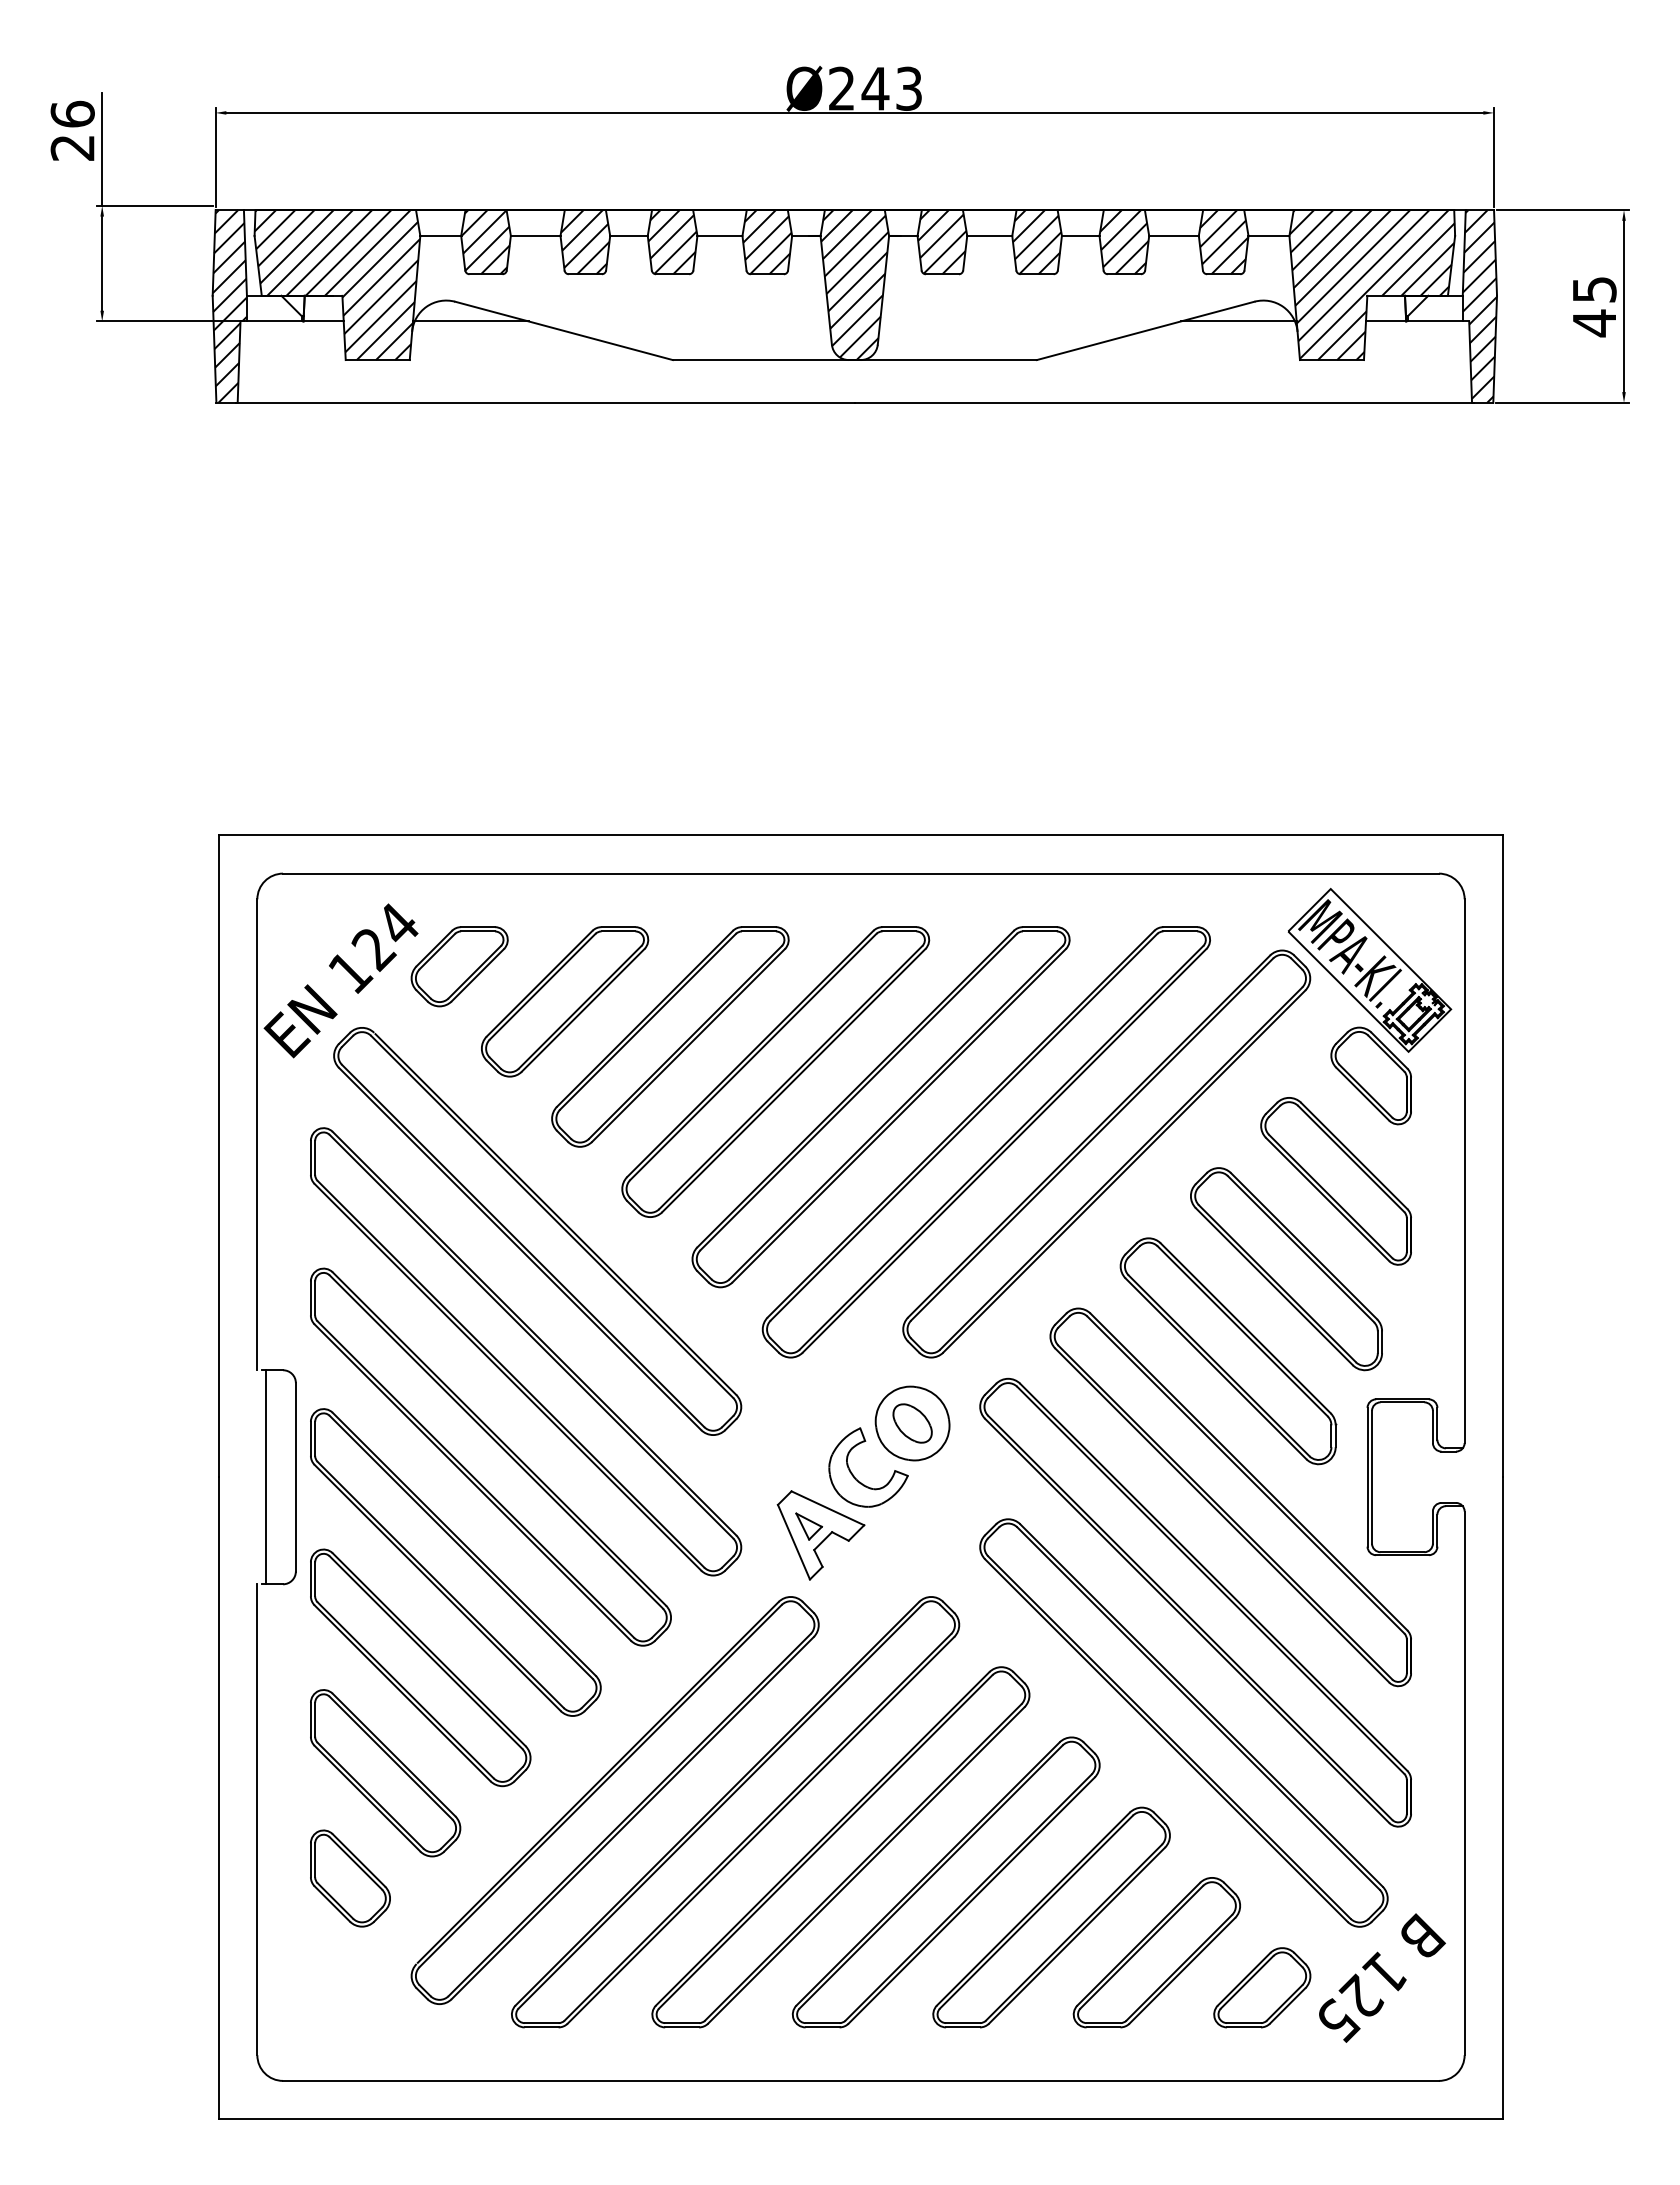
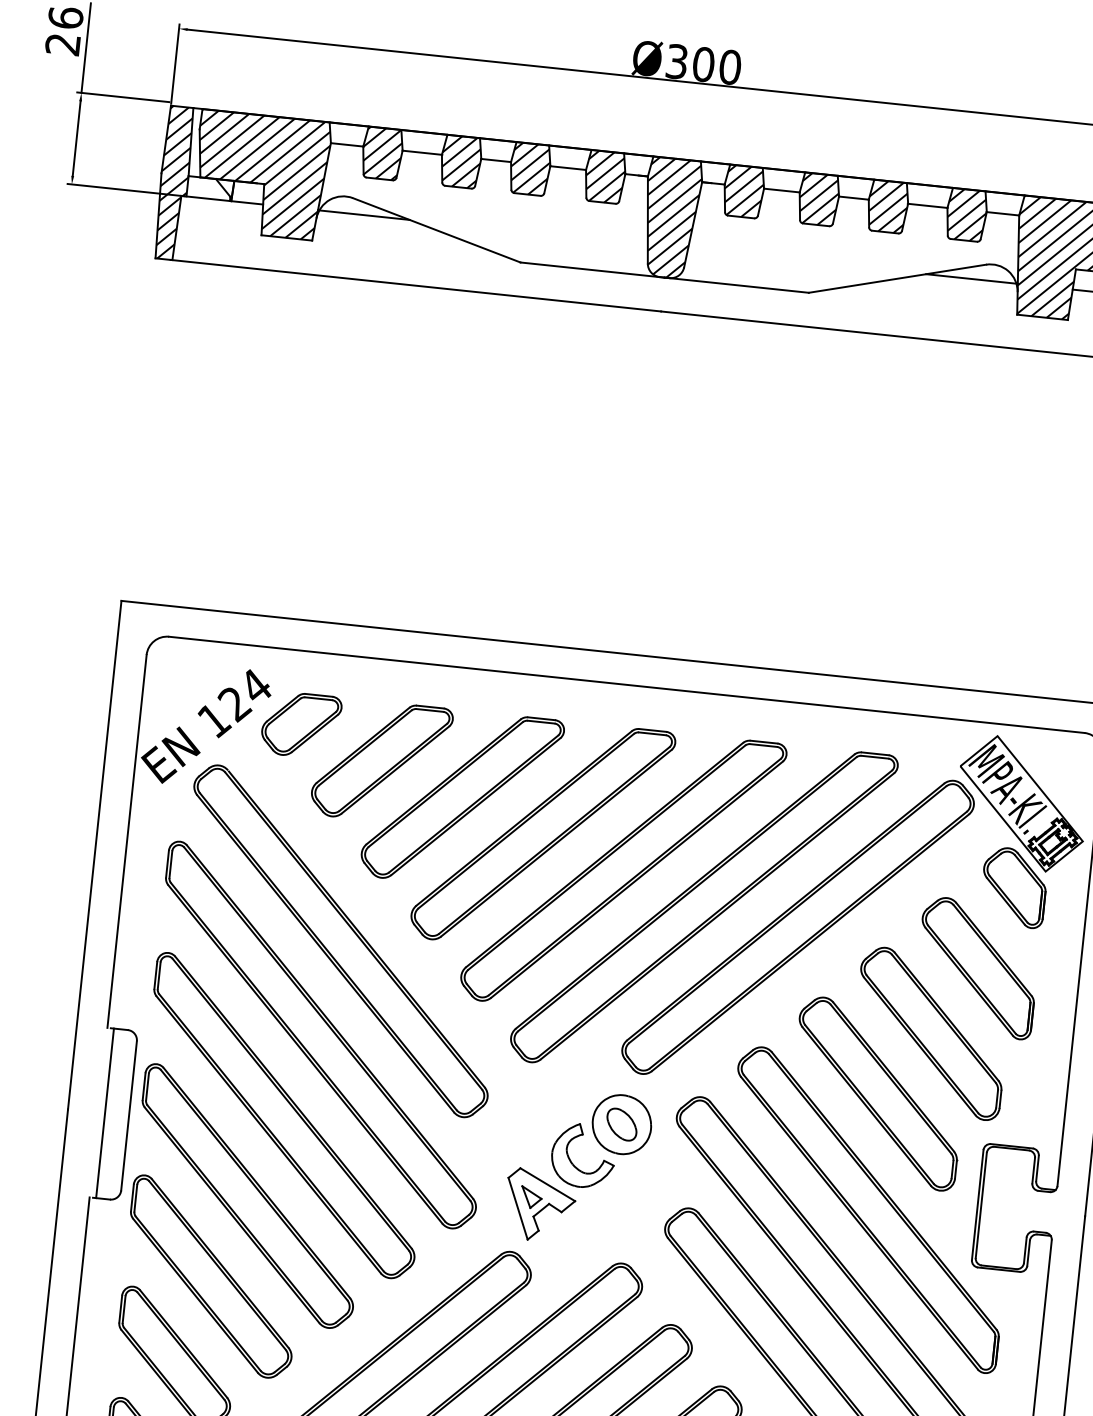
text: (875, 88) -> (703, 64), 243 -> 300

